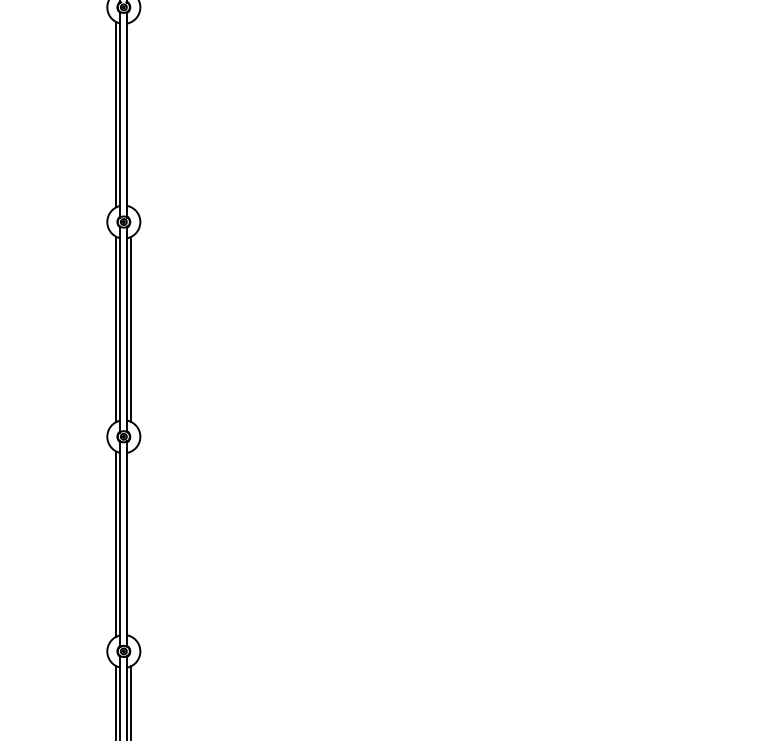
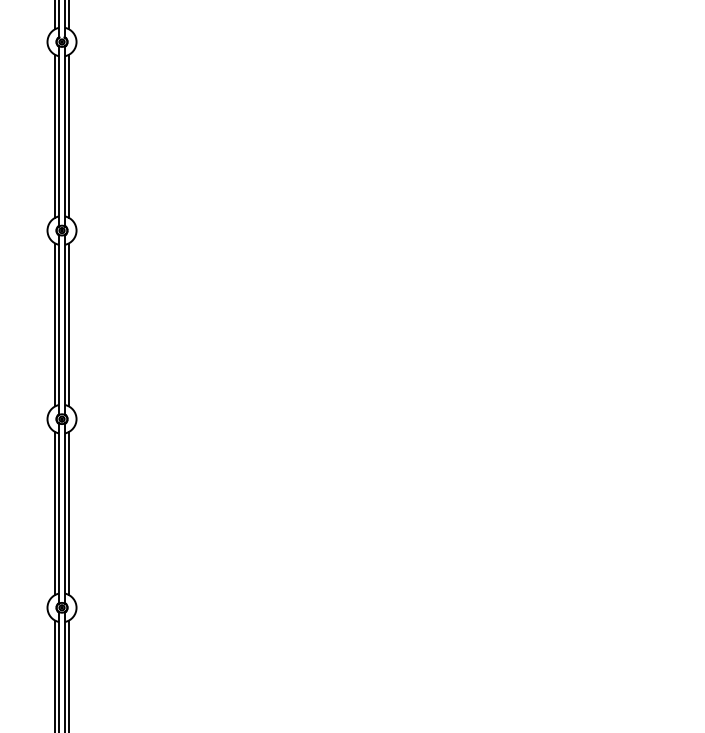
line: (131, 113) -> (68, 135), added
line: (131, 544) -> (68, 513), added

